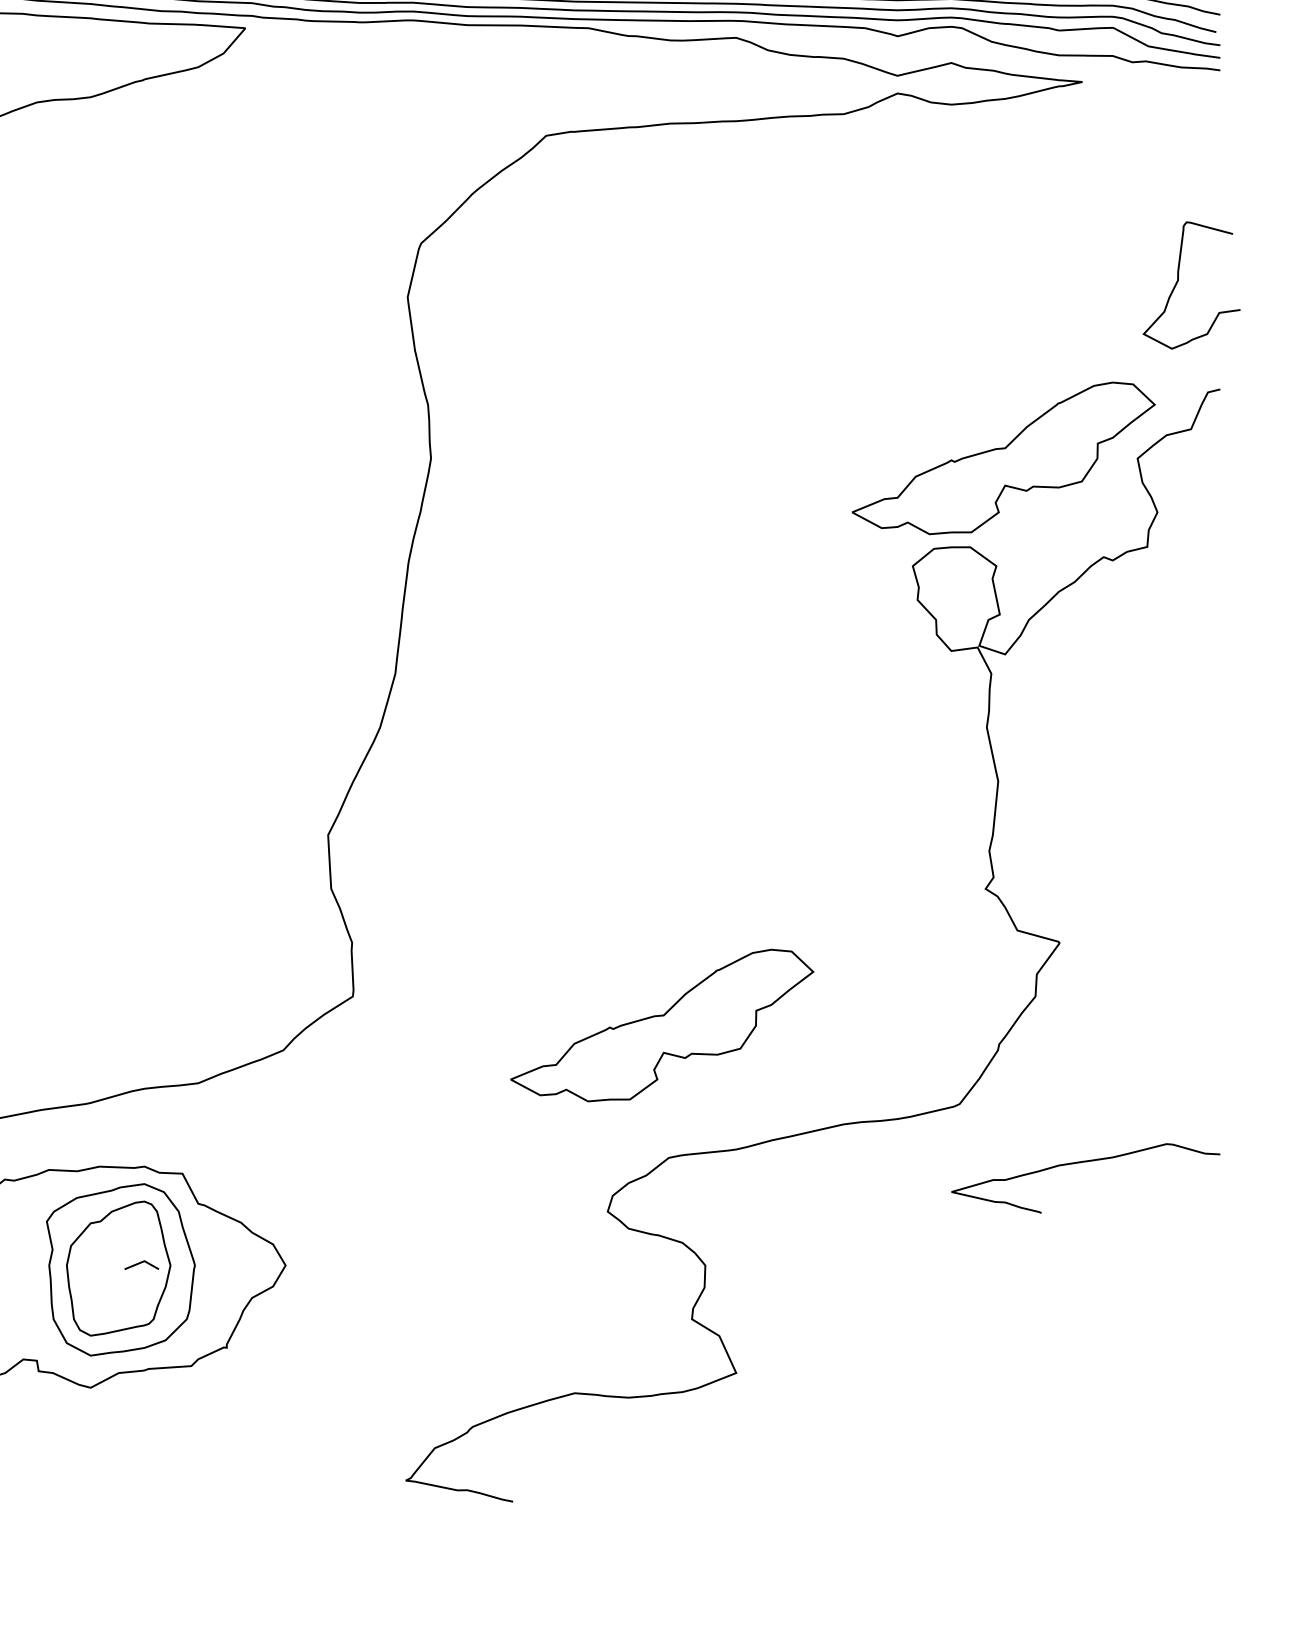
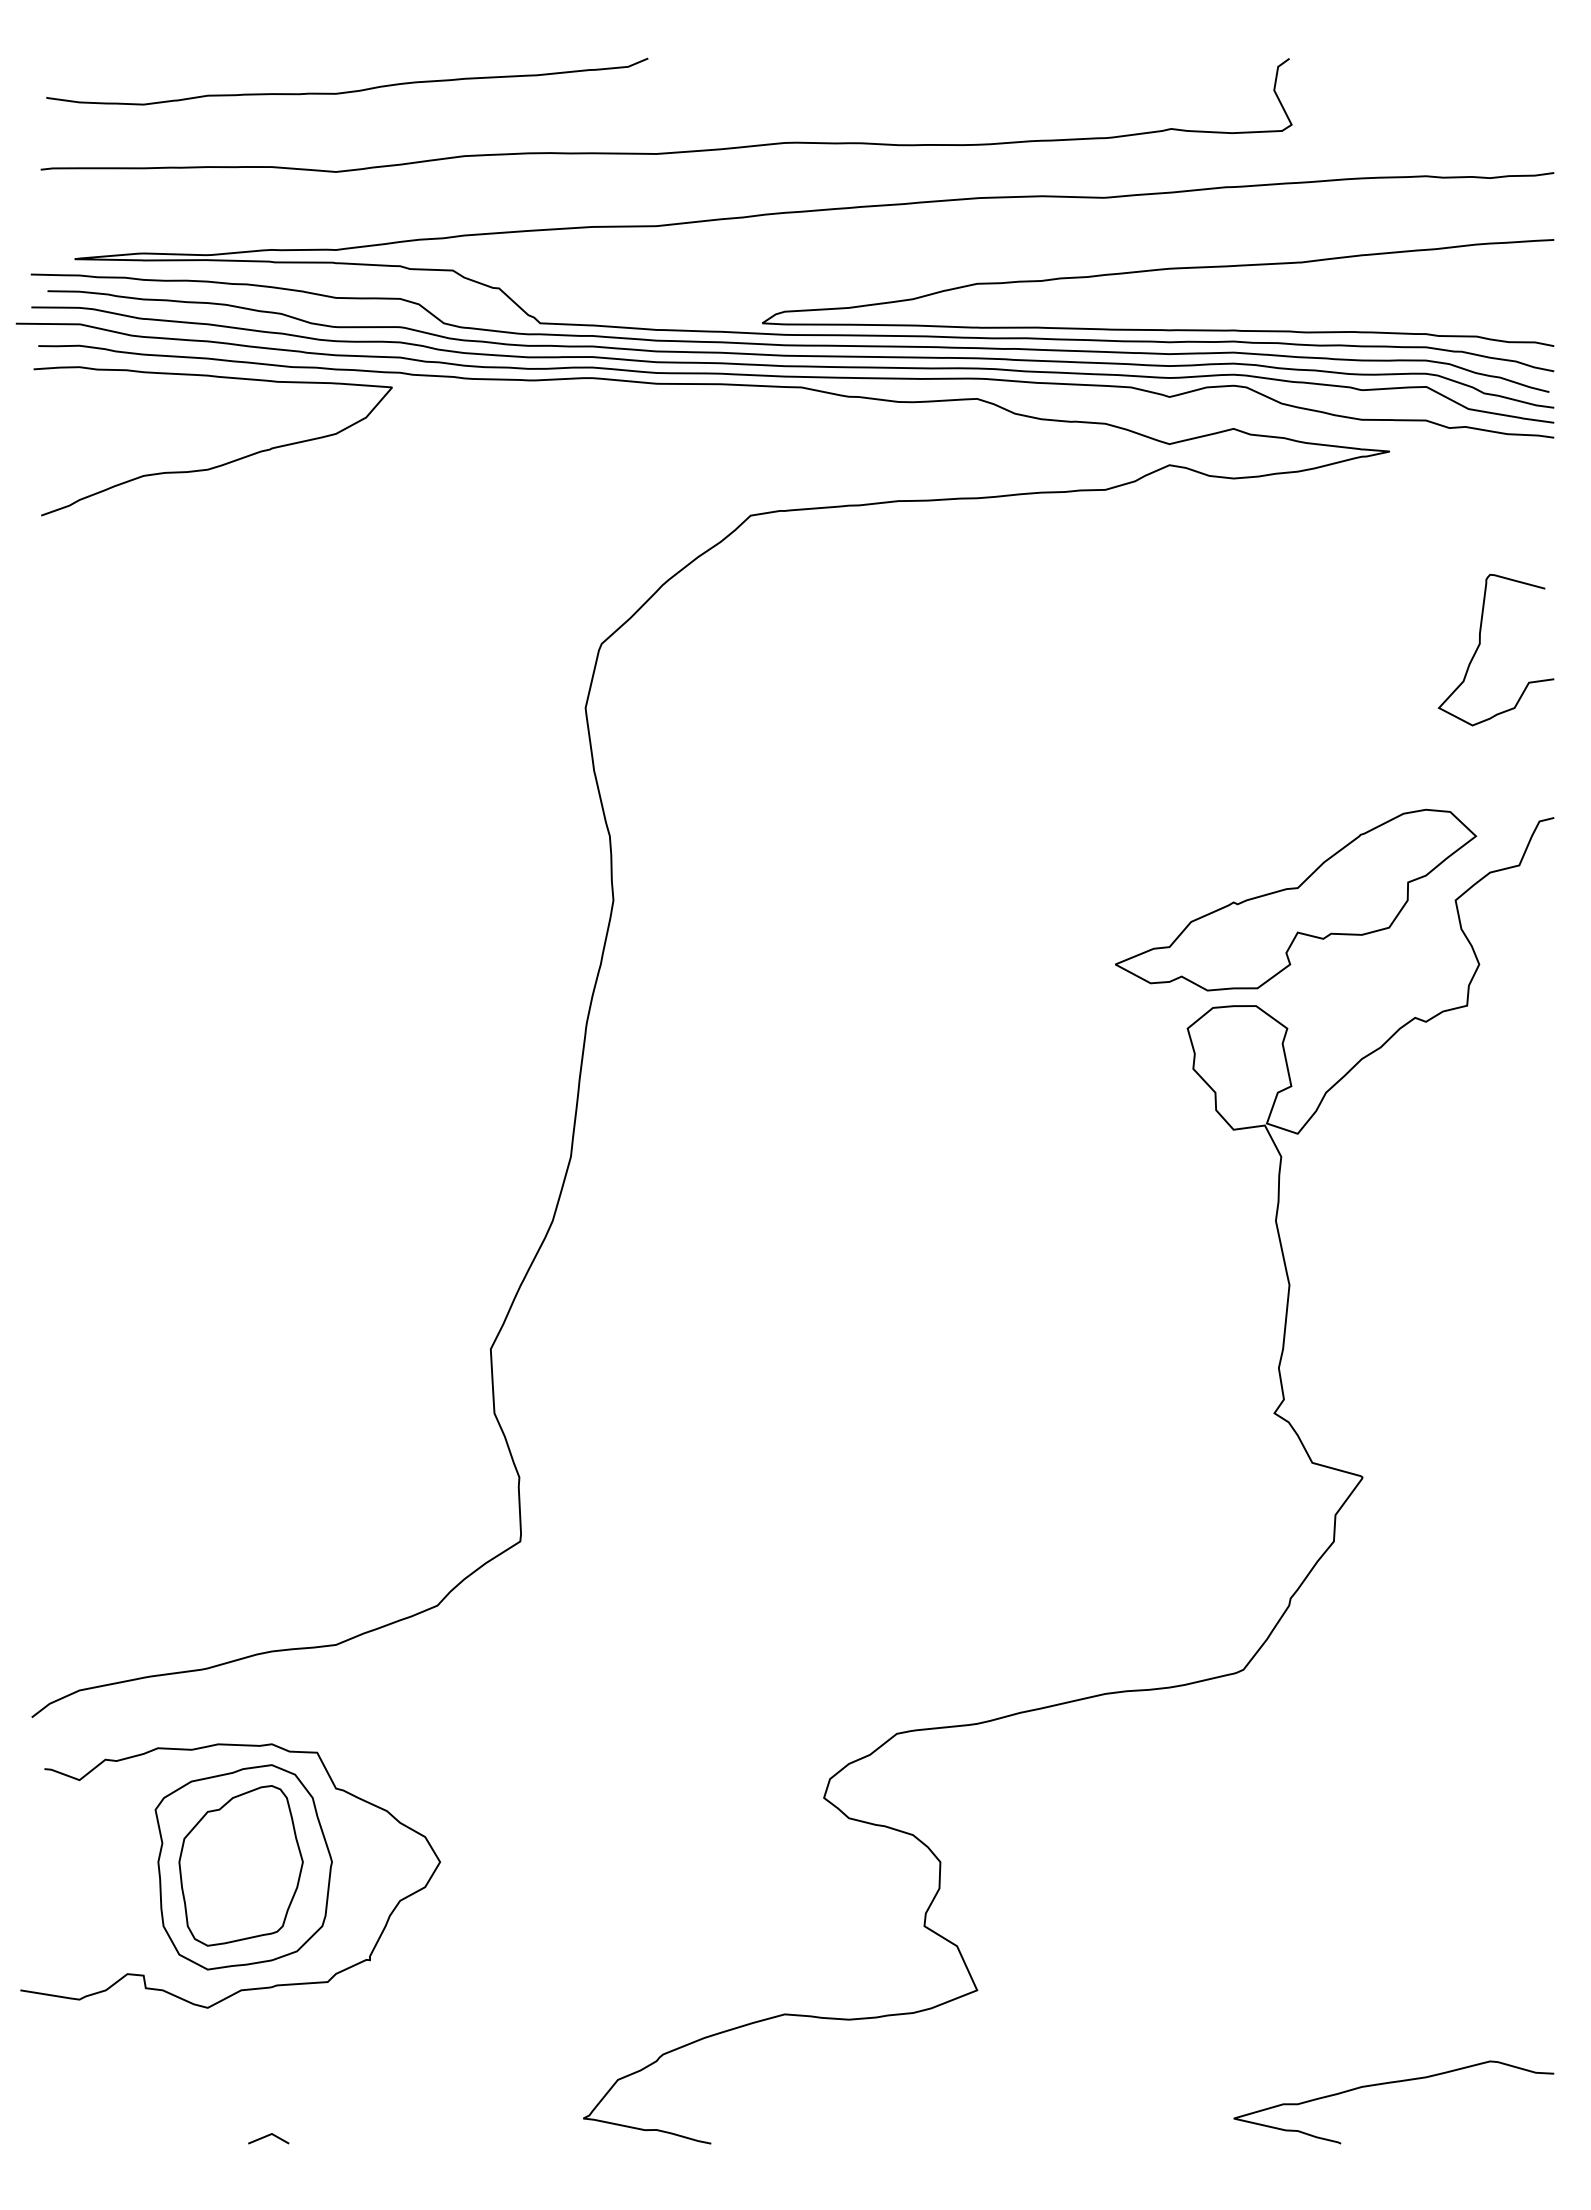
curve: (1178, 280) -> (1480, 644), moved
part: (662, 1025) -> (889, 1575), removed
curve: (1084, 1162) -> (1392, 2083), moved
line: (141, 1263) -> (268, 2136), moved

